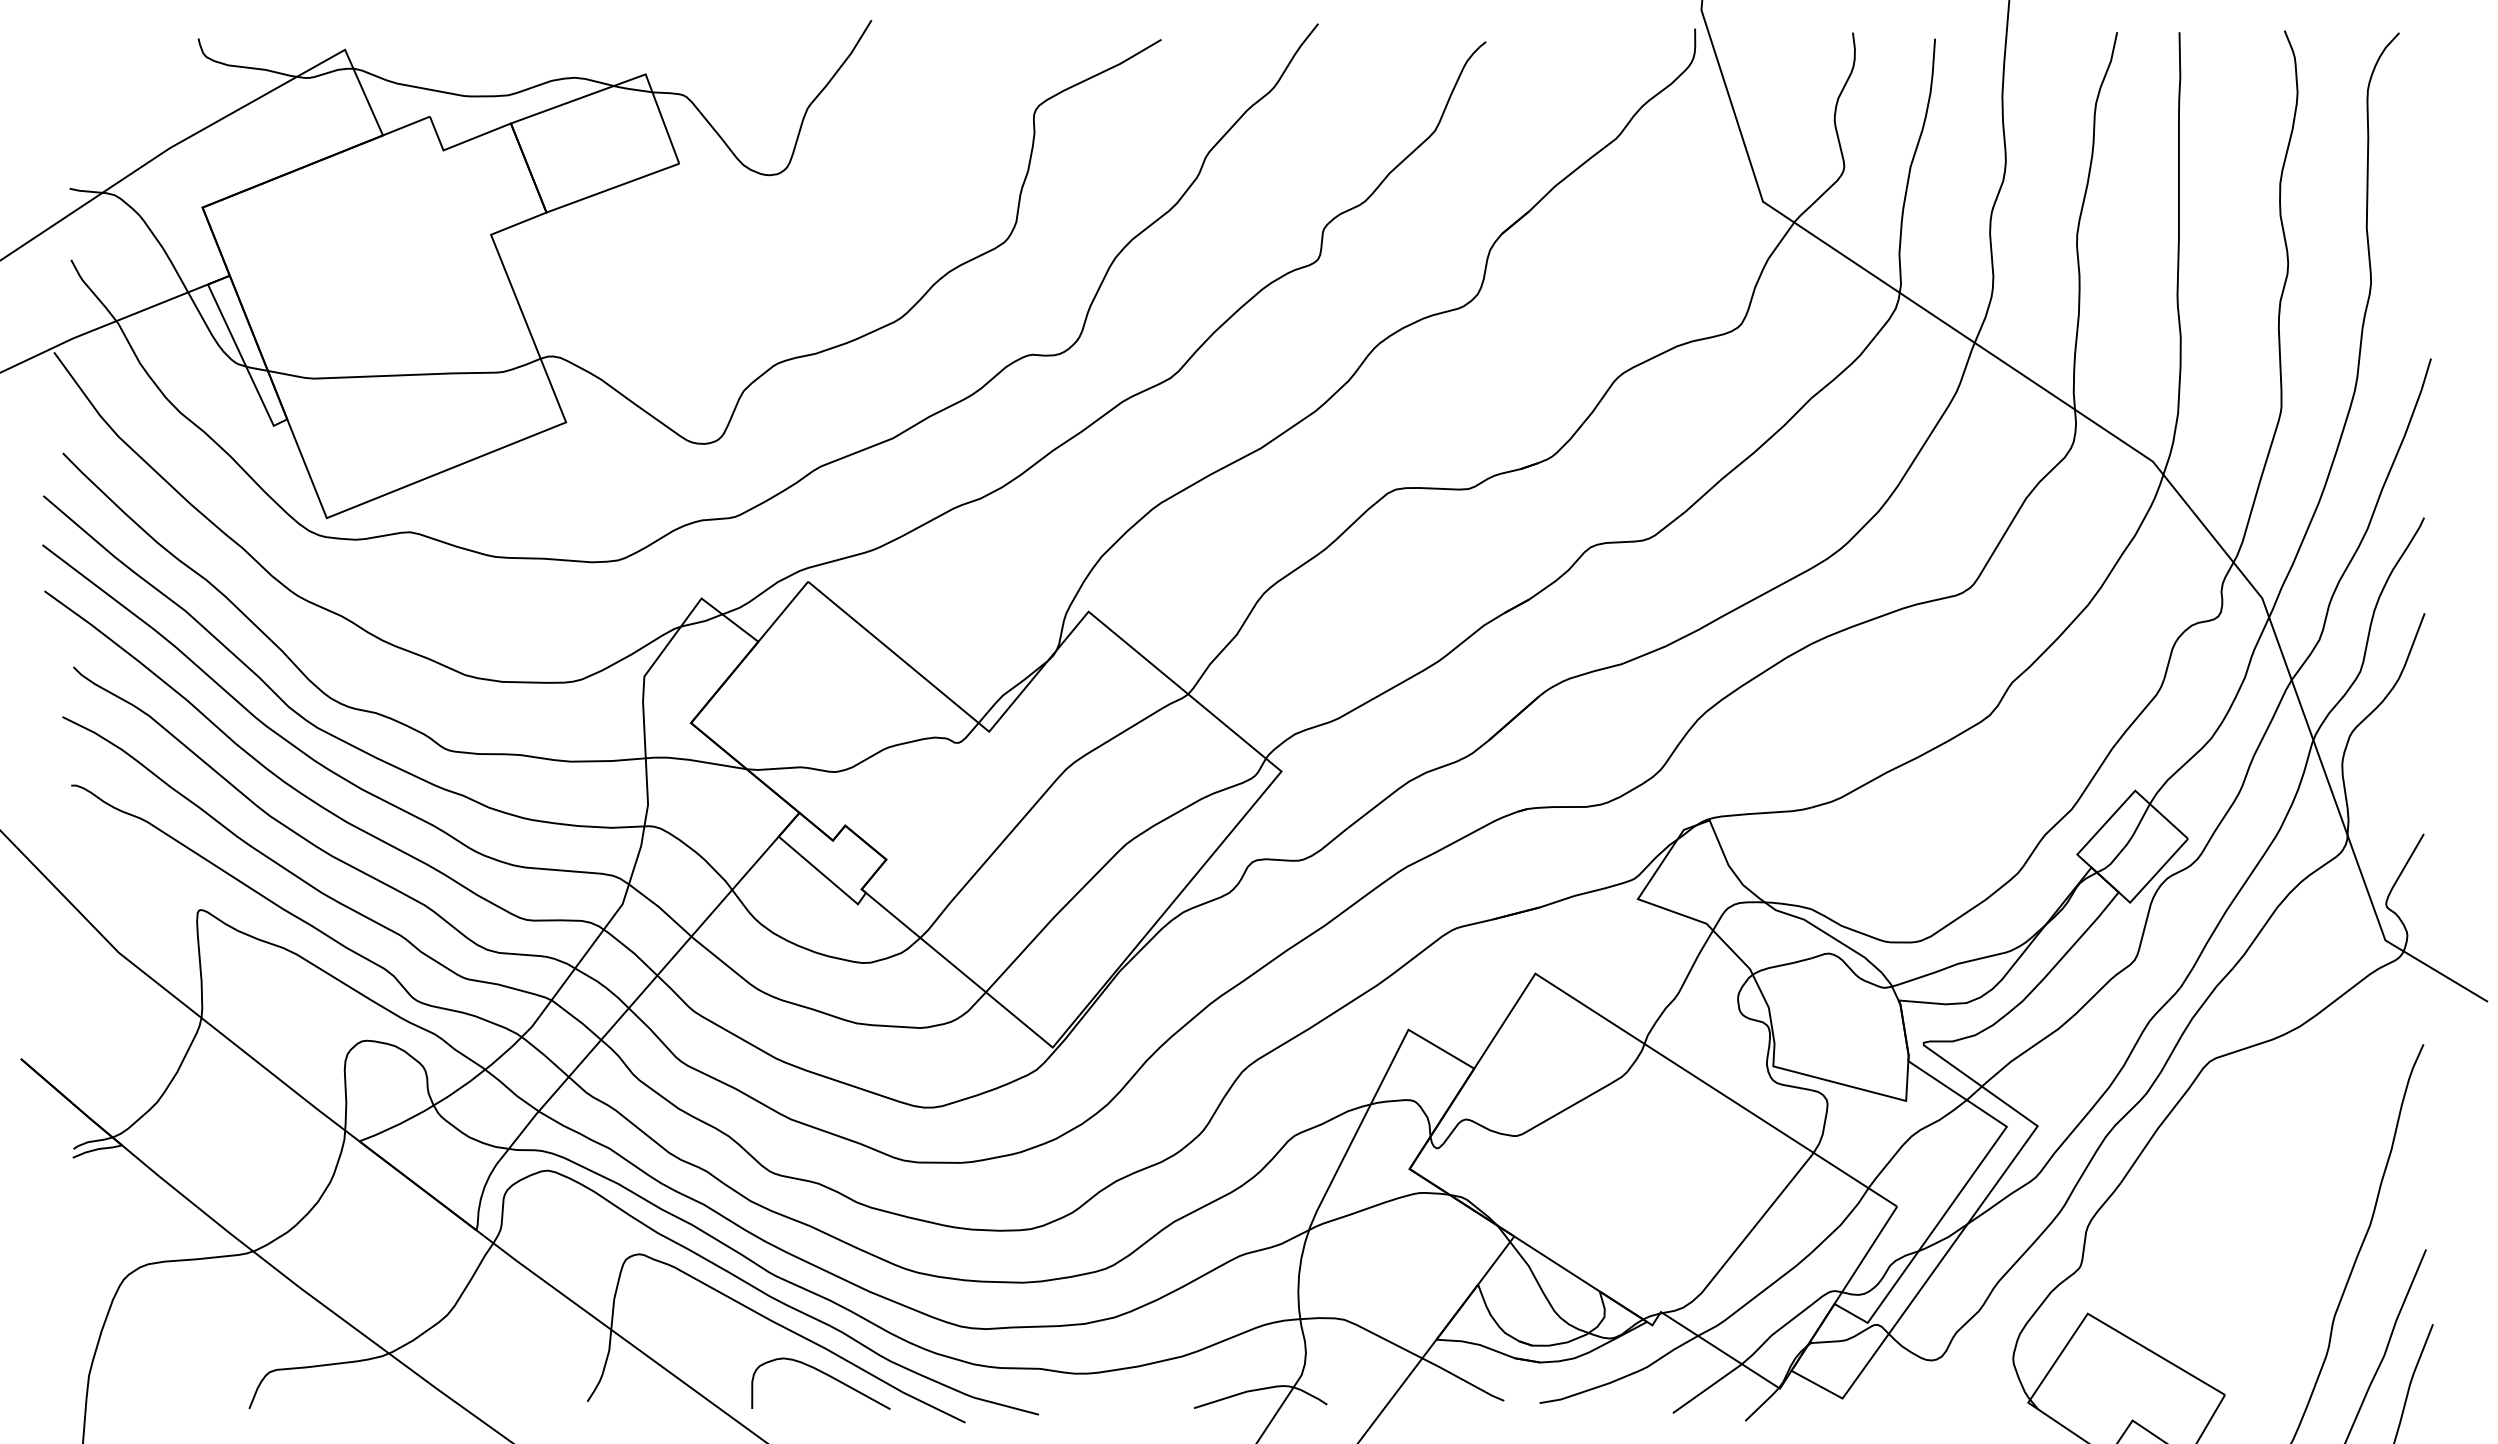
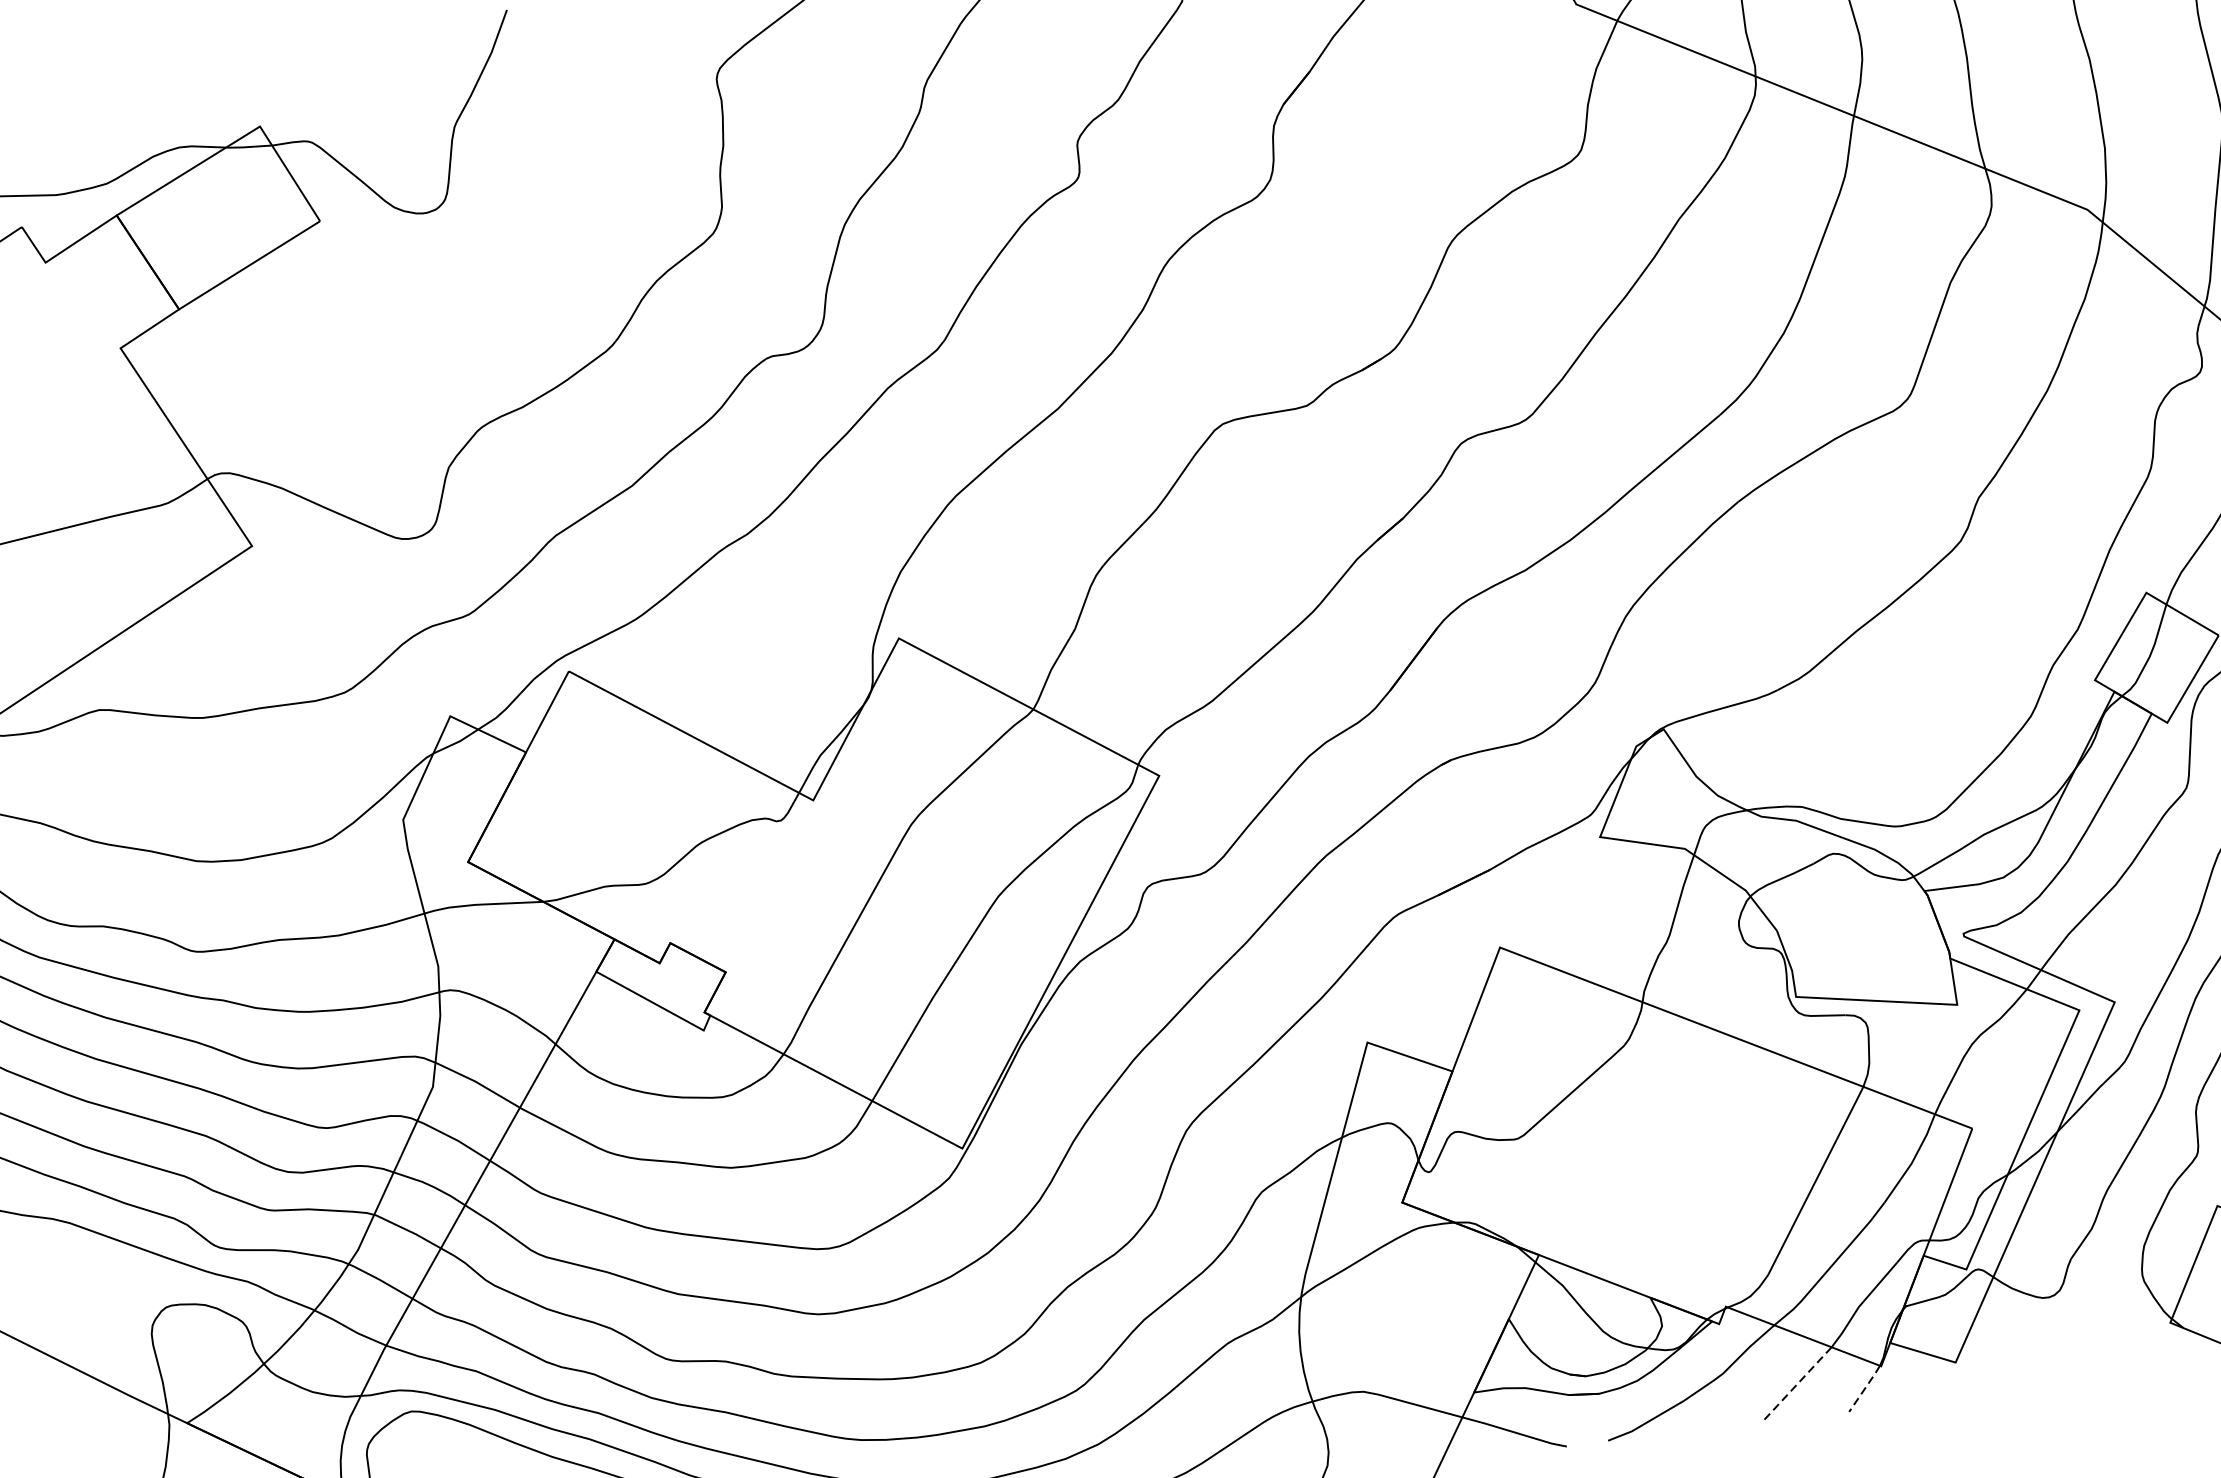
line: (1707, 1389) -> (1798, 1384), solid -> dashed
line: (1762, 1404) -> (1864, 1388), solid -> dashed

